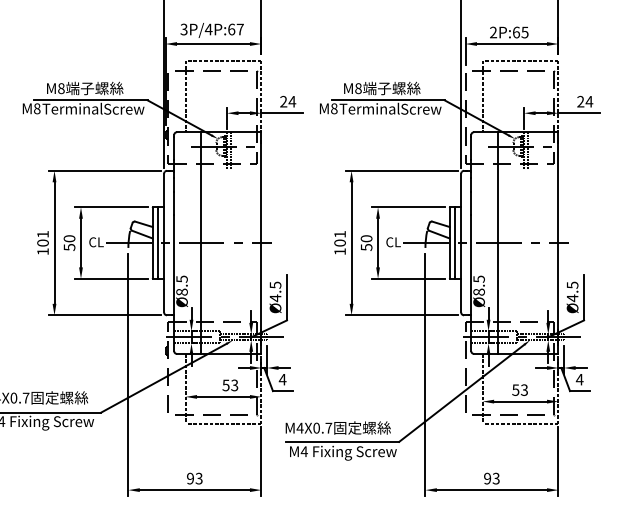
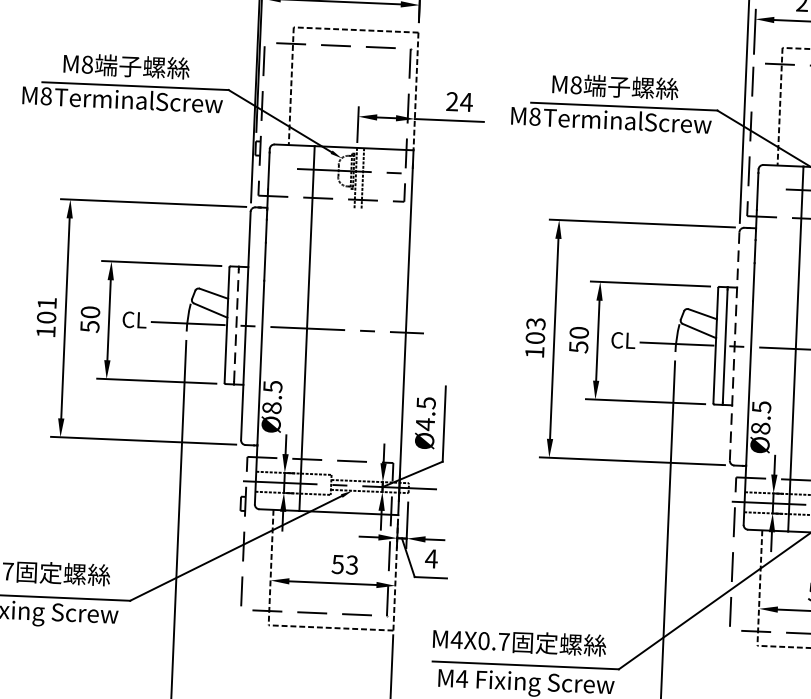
text: (339, 234) -> (534, 323), 101 -> 103
line: (158, 242) -> (236, 324), solid -> dashed
line: (461, 243) -> (735, 347), solid -> dashed

